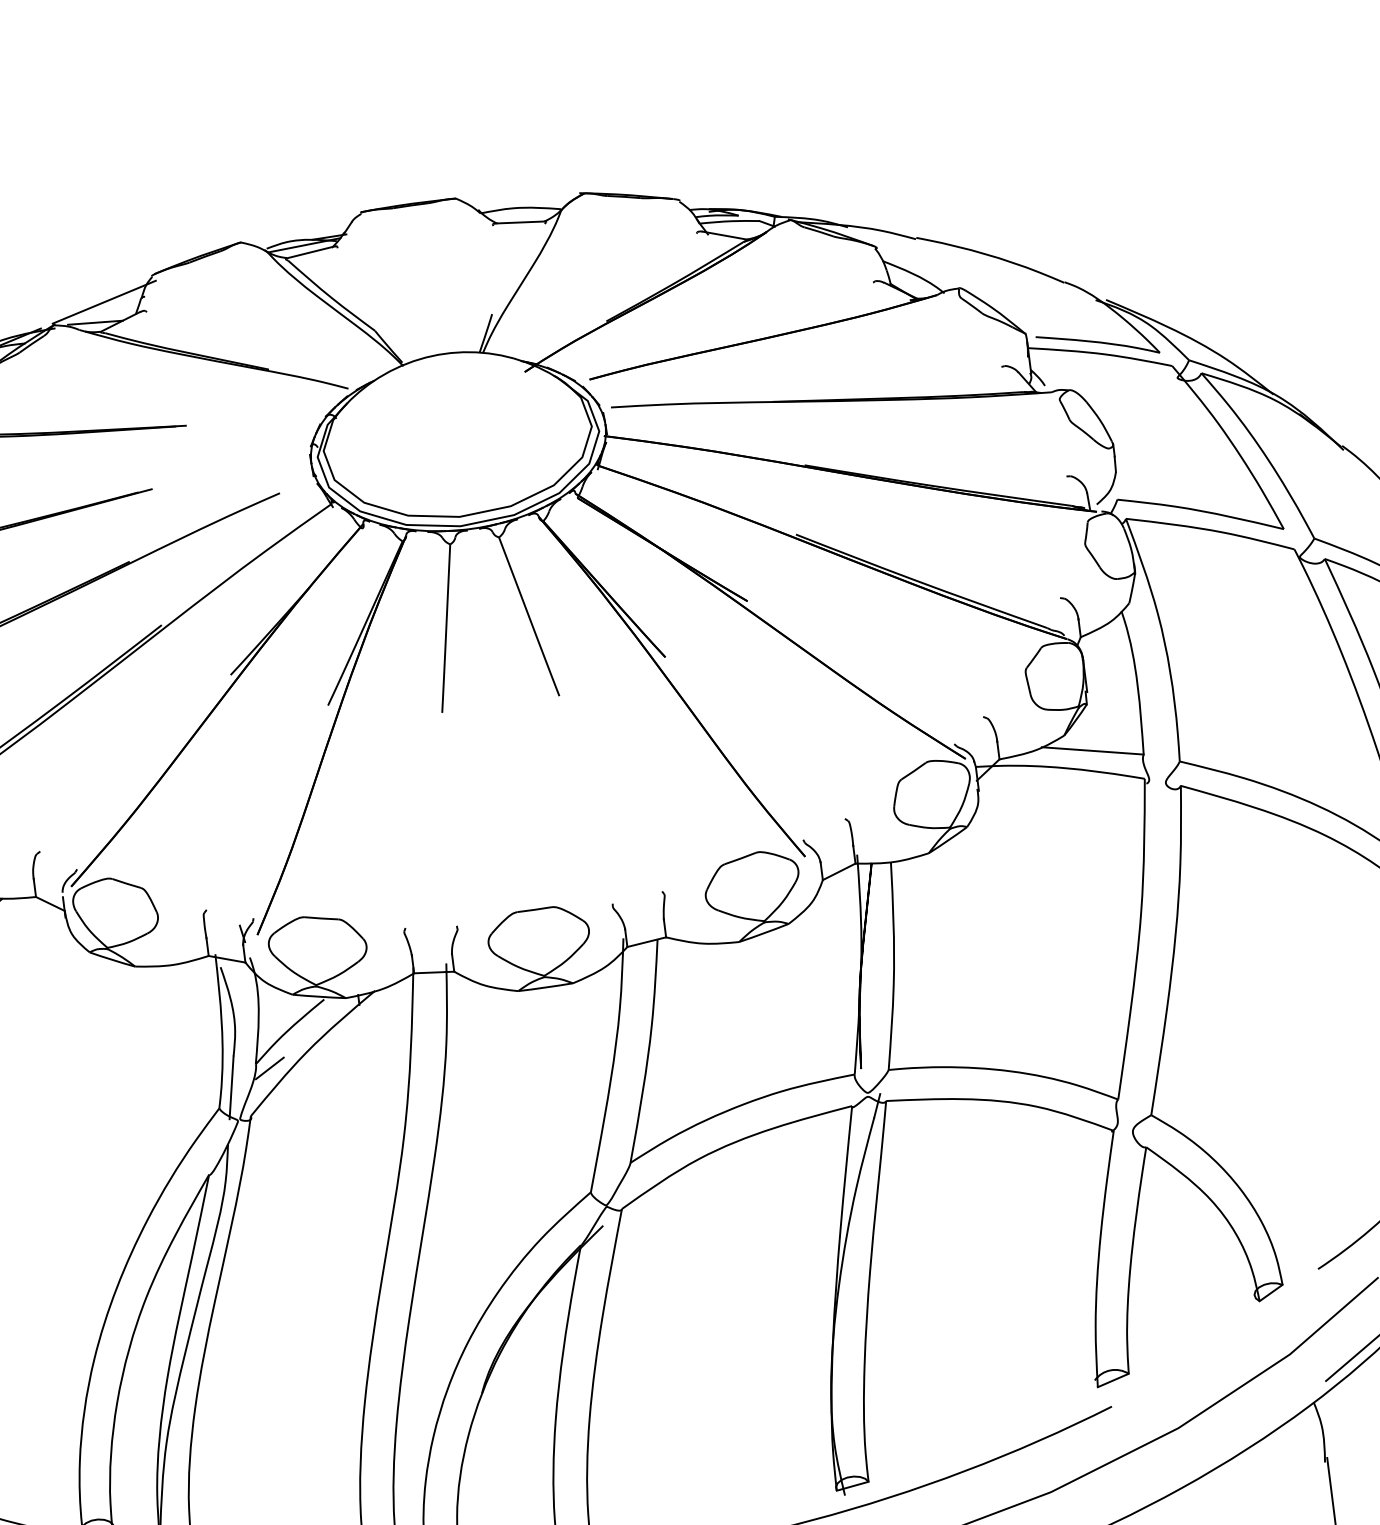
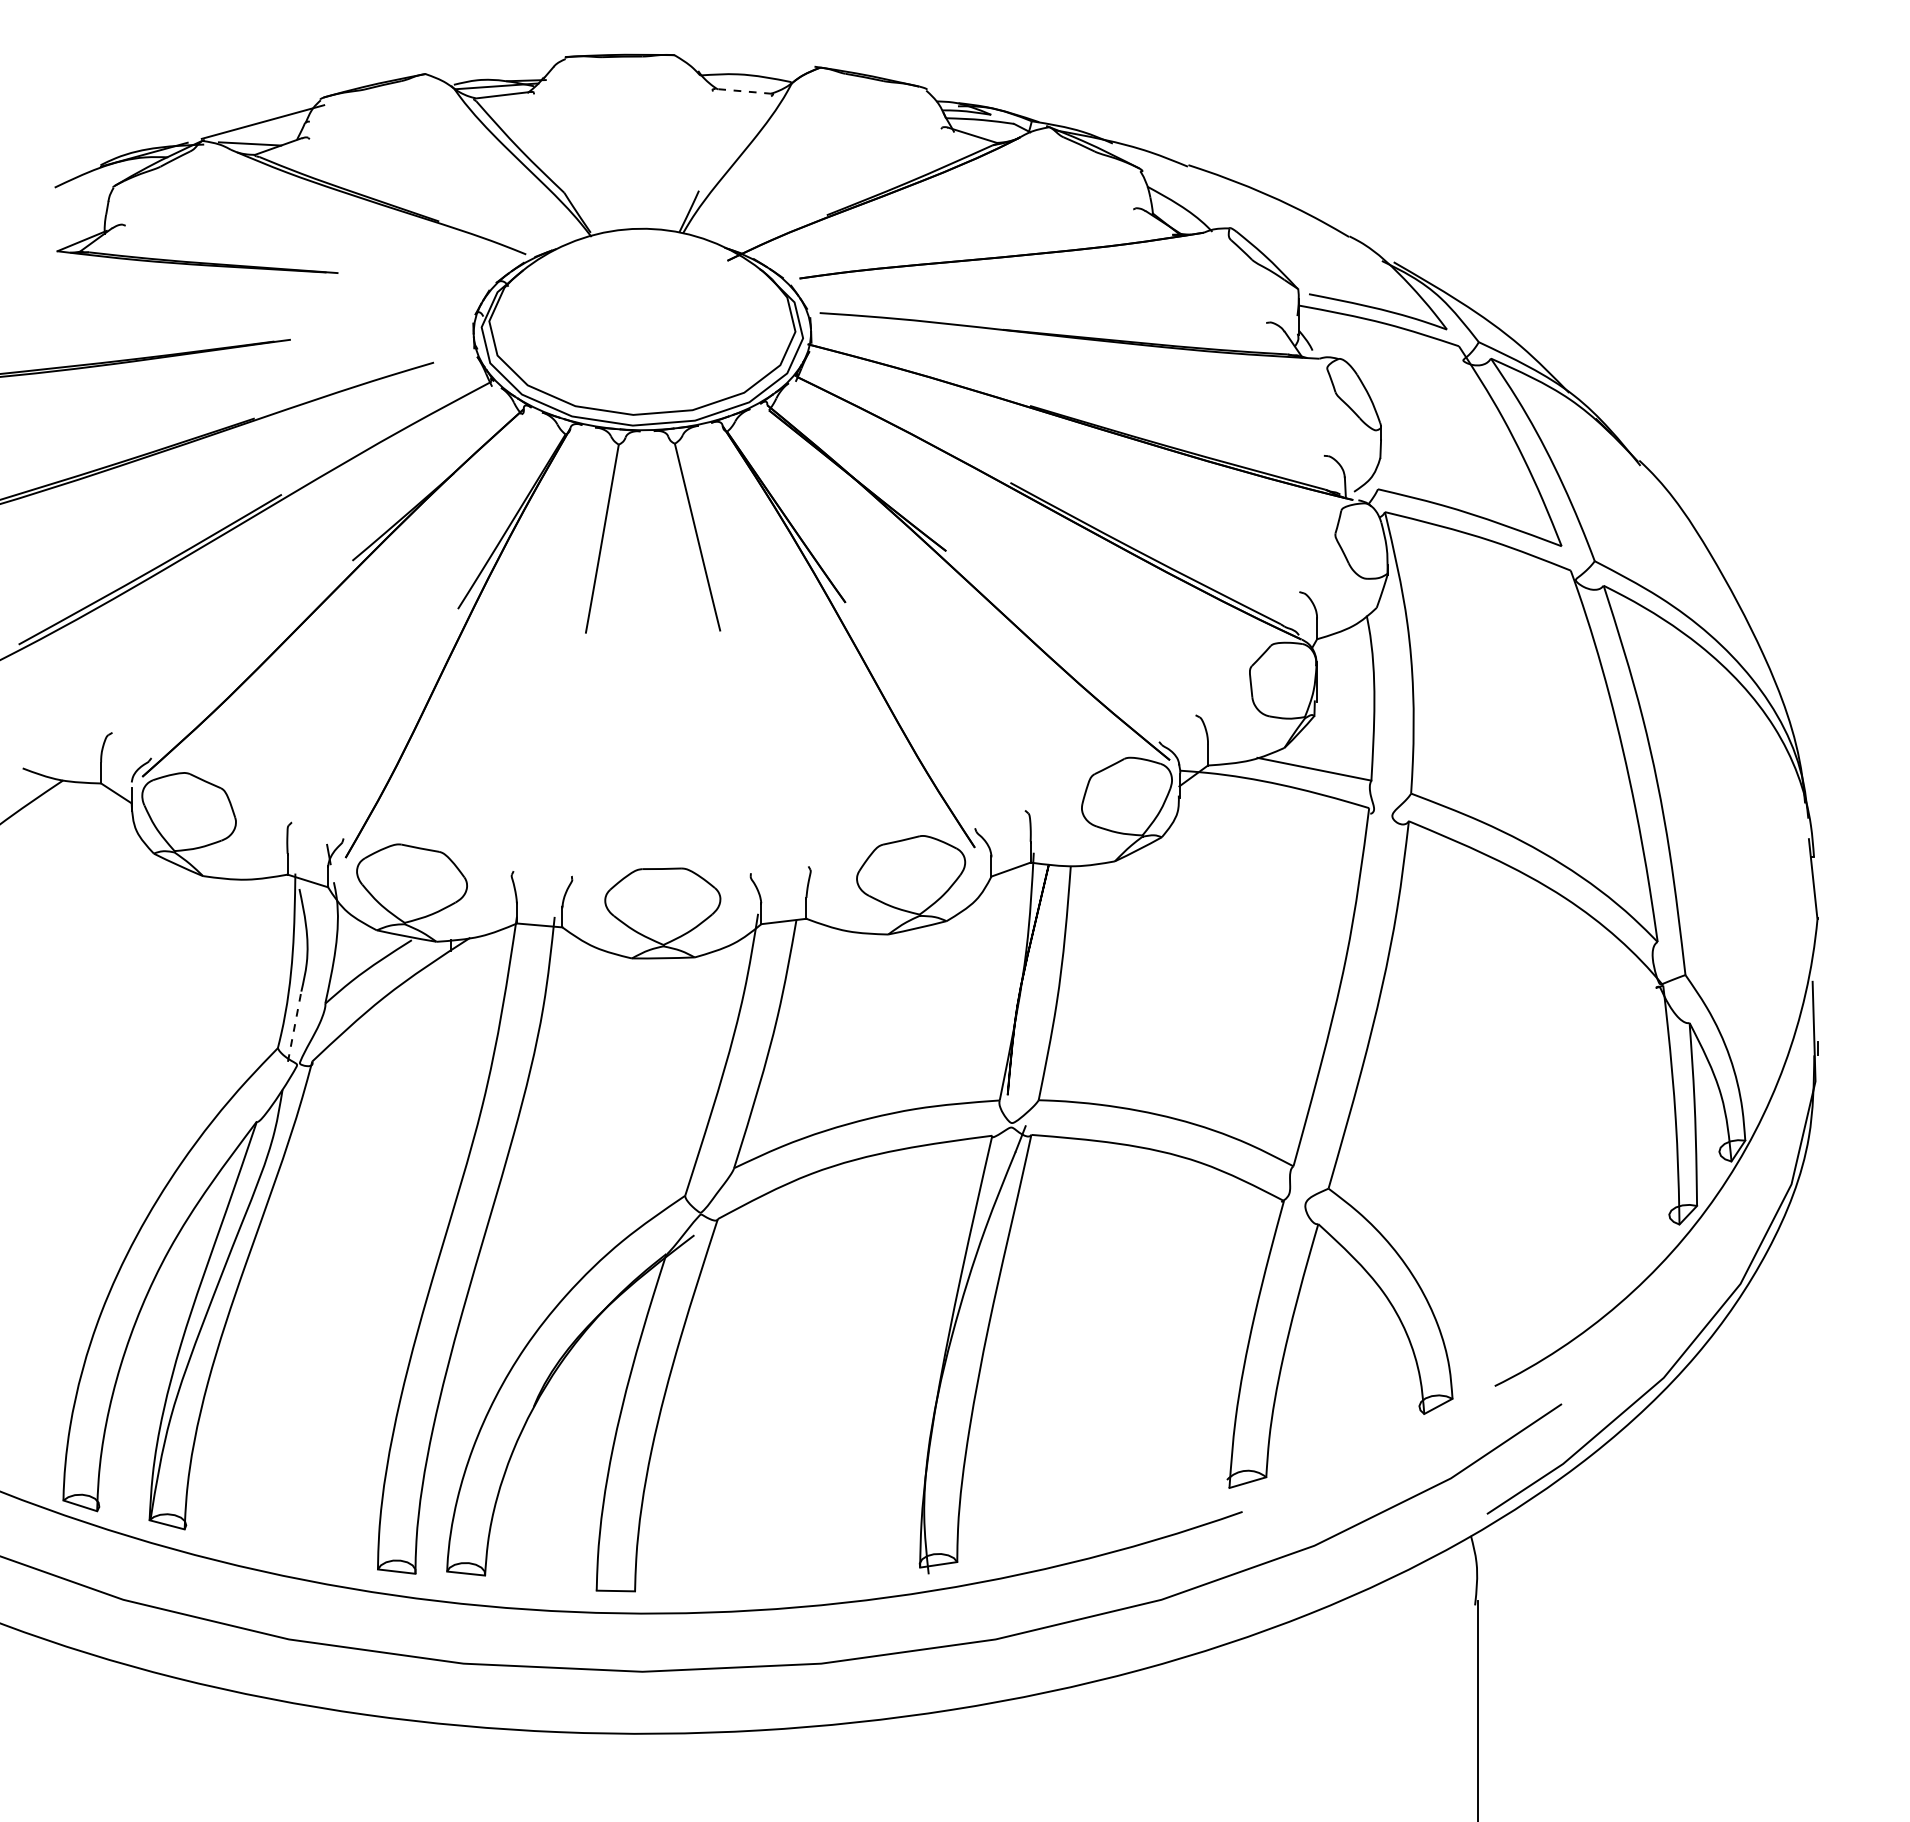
line: (520, 222) -> (743, 91), solid -> dashed
line: (269, 1068) -> (340, 1010), removed
line: (231, 1087) -> (294, 1026), solid -> dashed

